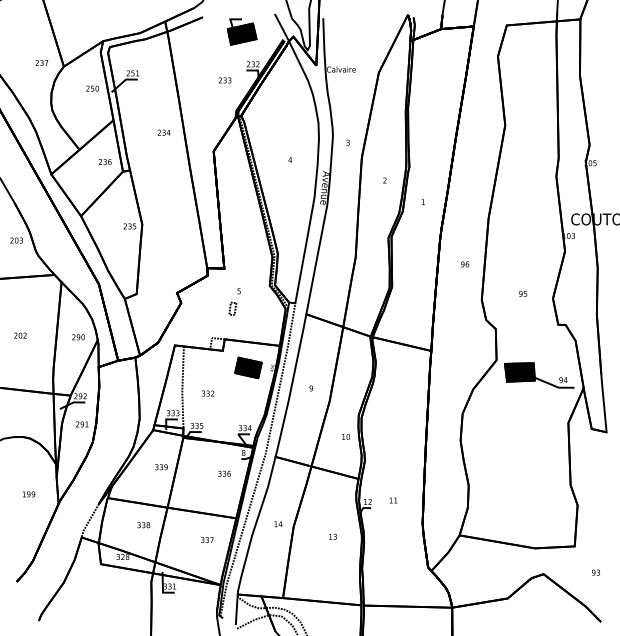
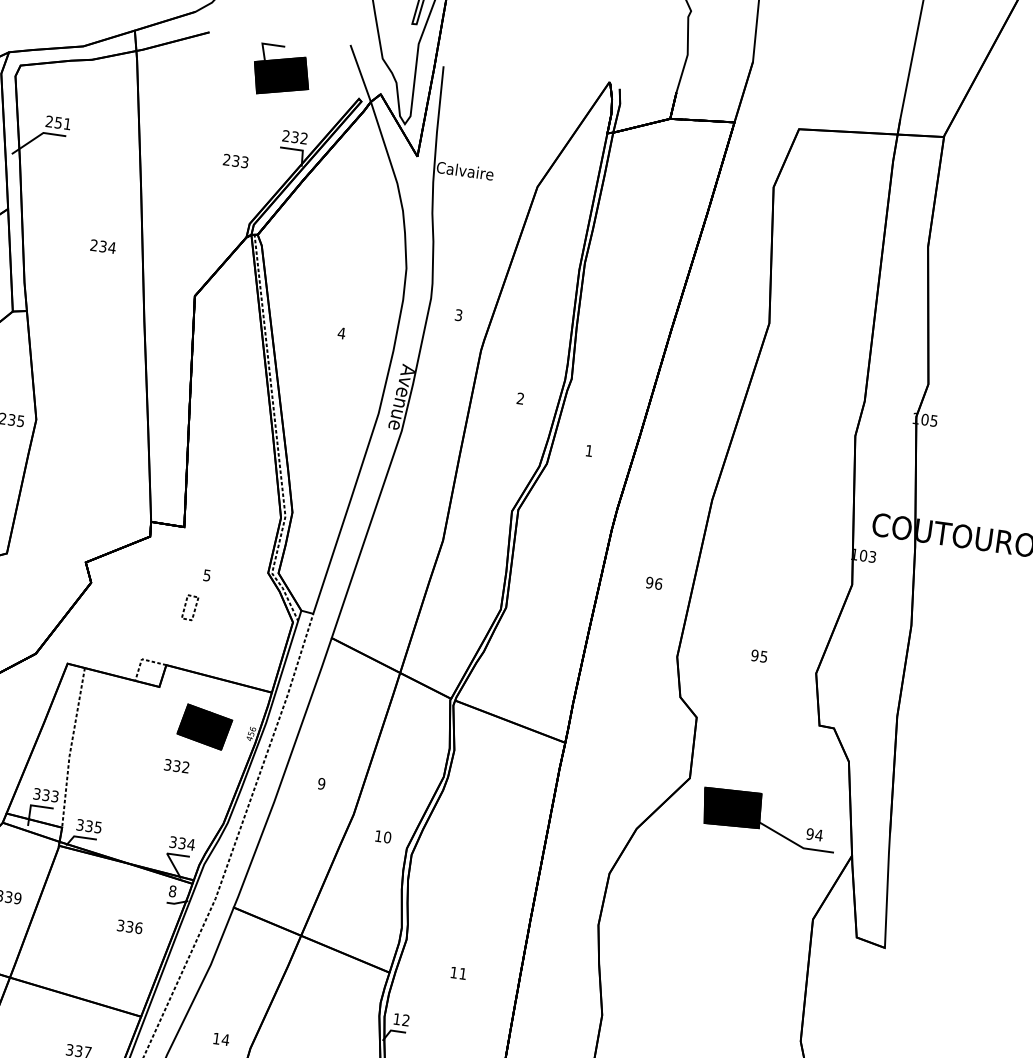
text: (208, 393) -> (177, 766), moved
text: (345, 436) -> (382, 835), moved
text: (393, 500) -> (458, 973), moved

